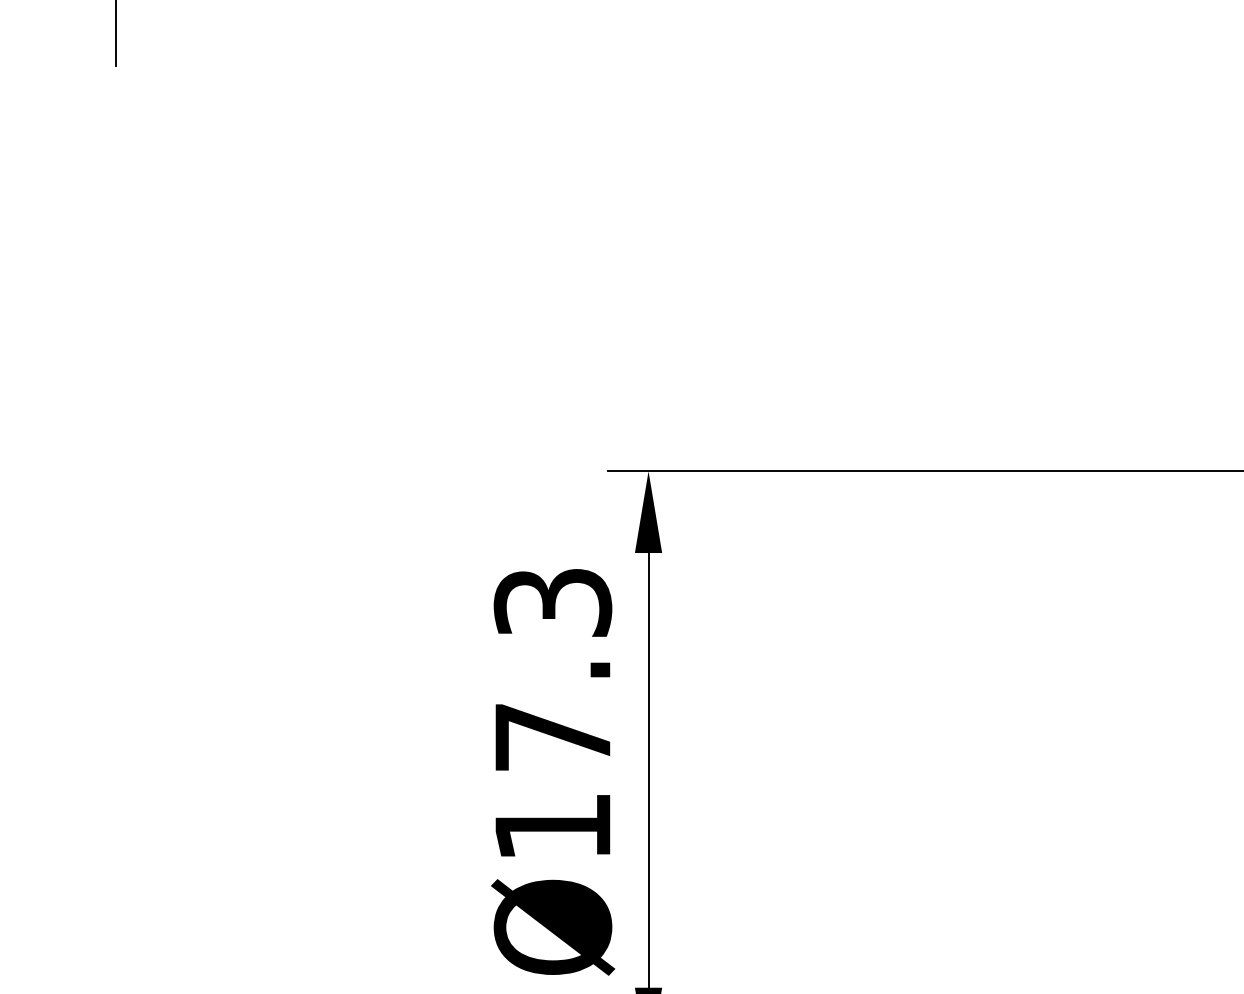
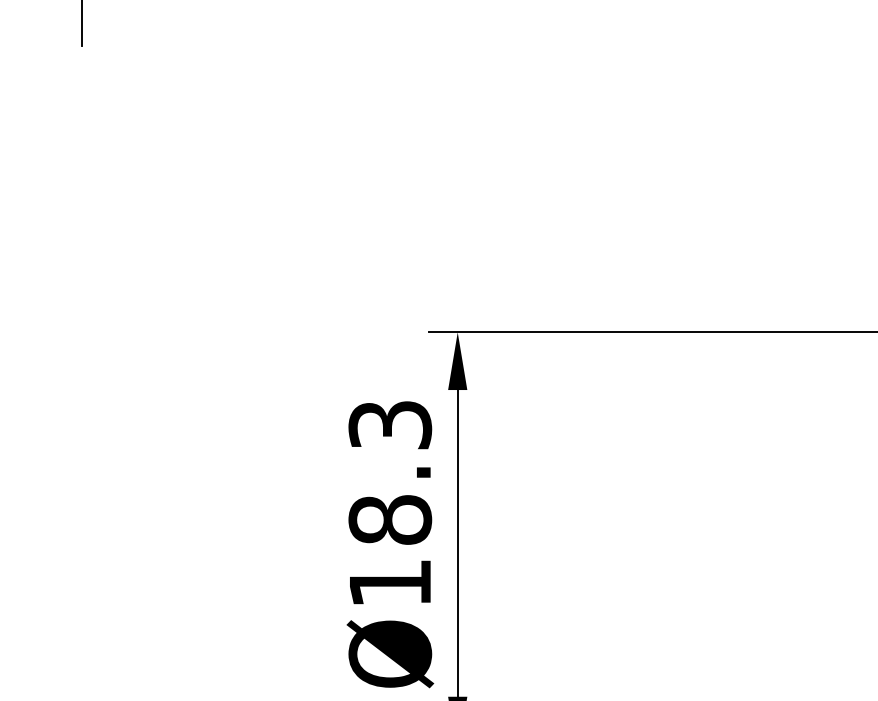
text: (552, 737) -> (389, 520), Ø17.3 -> Ø18.3

